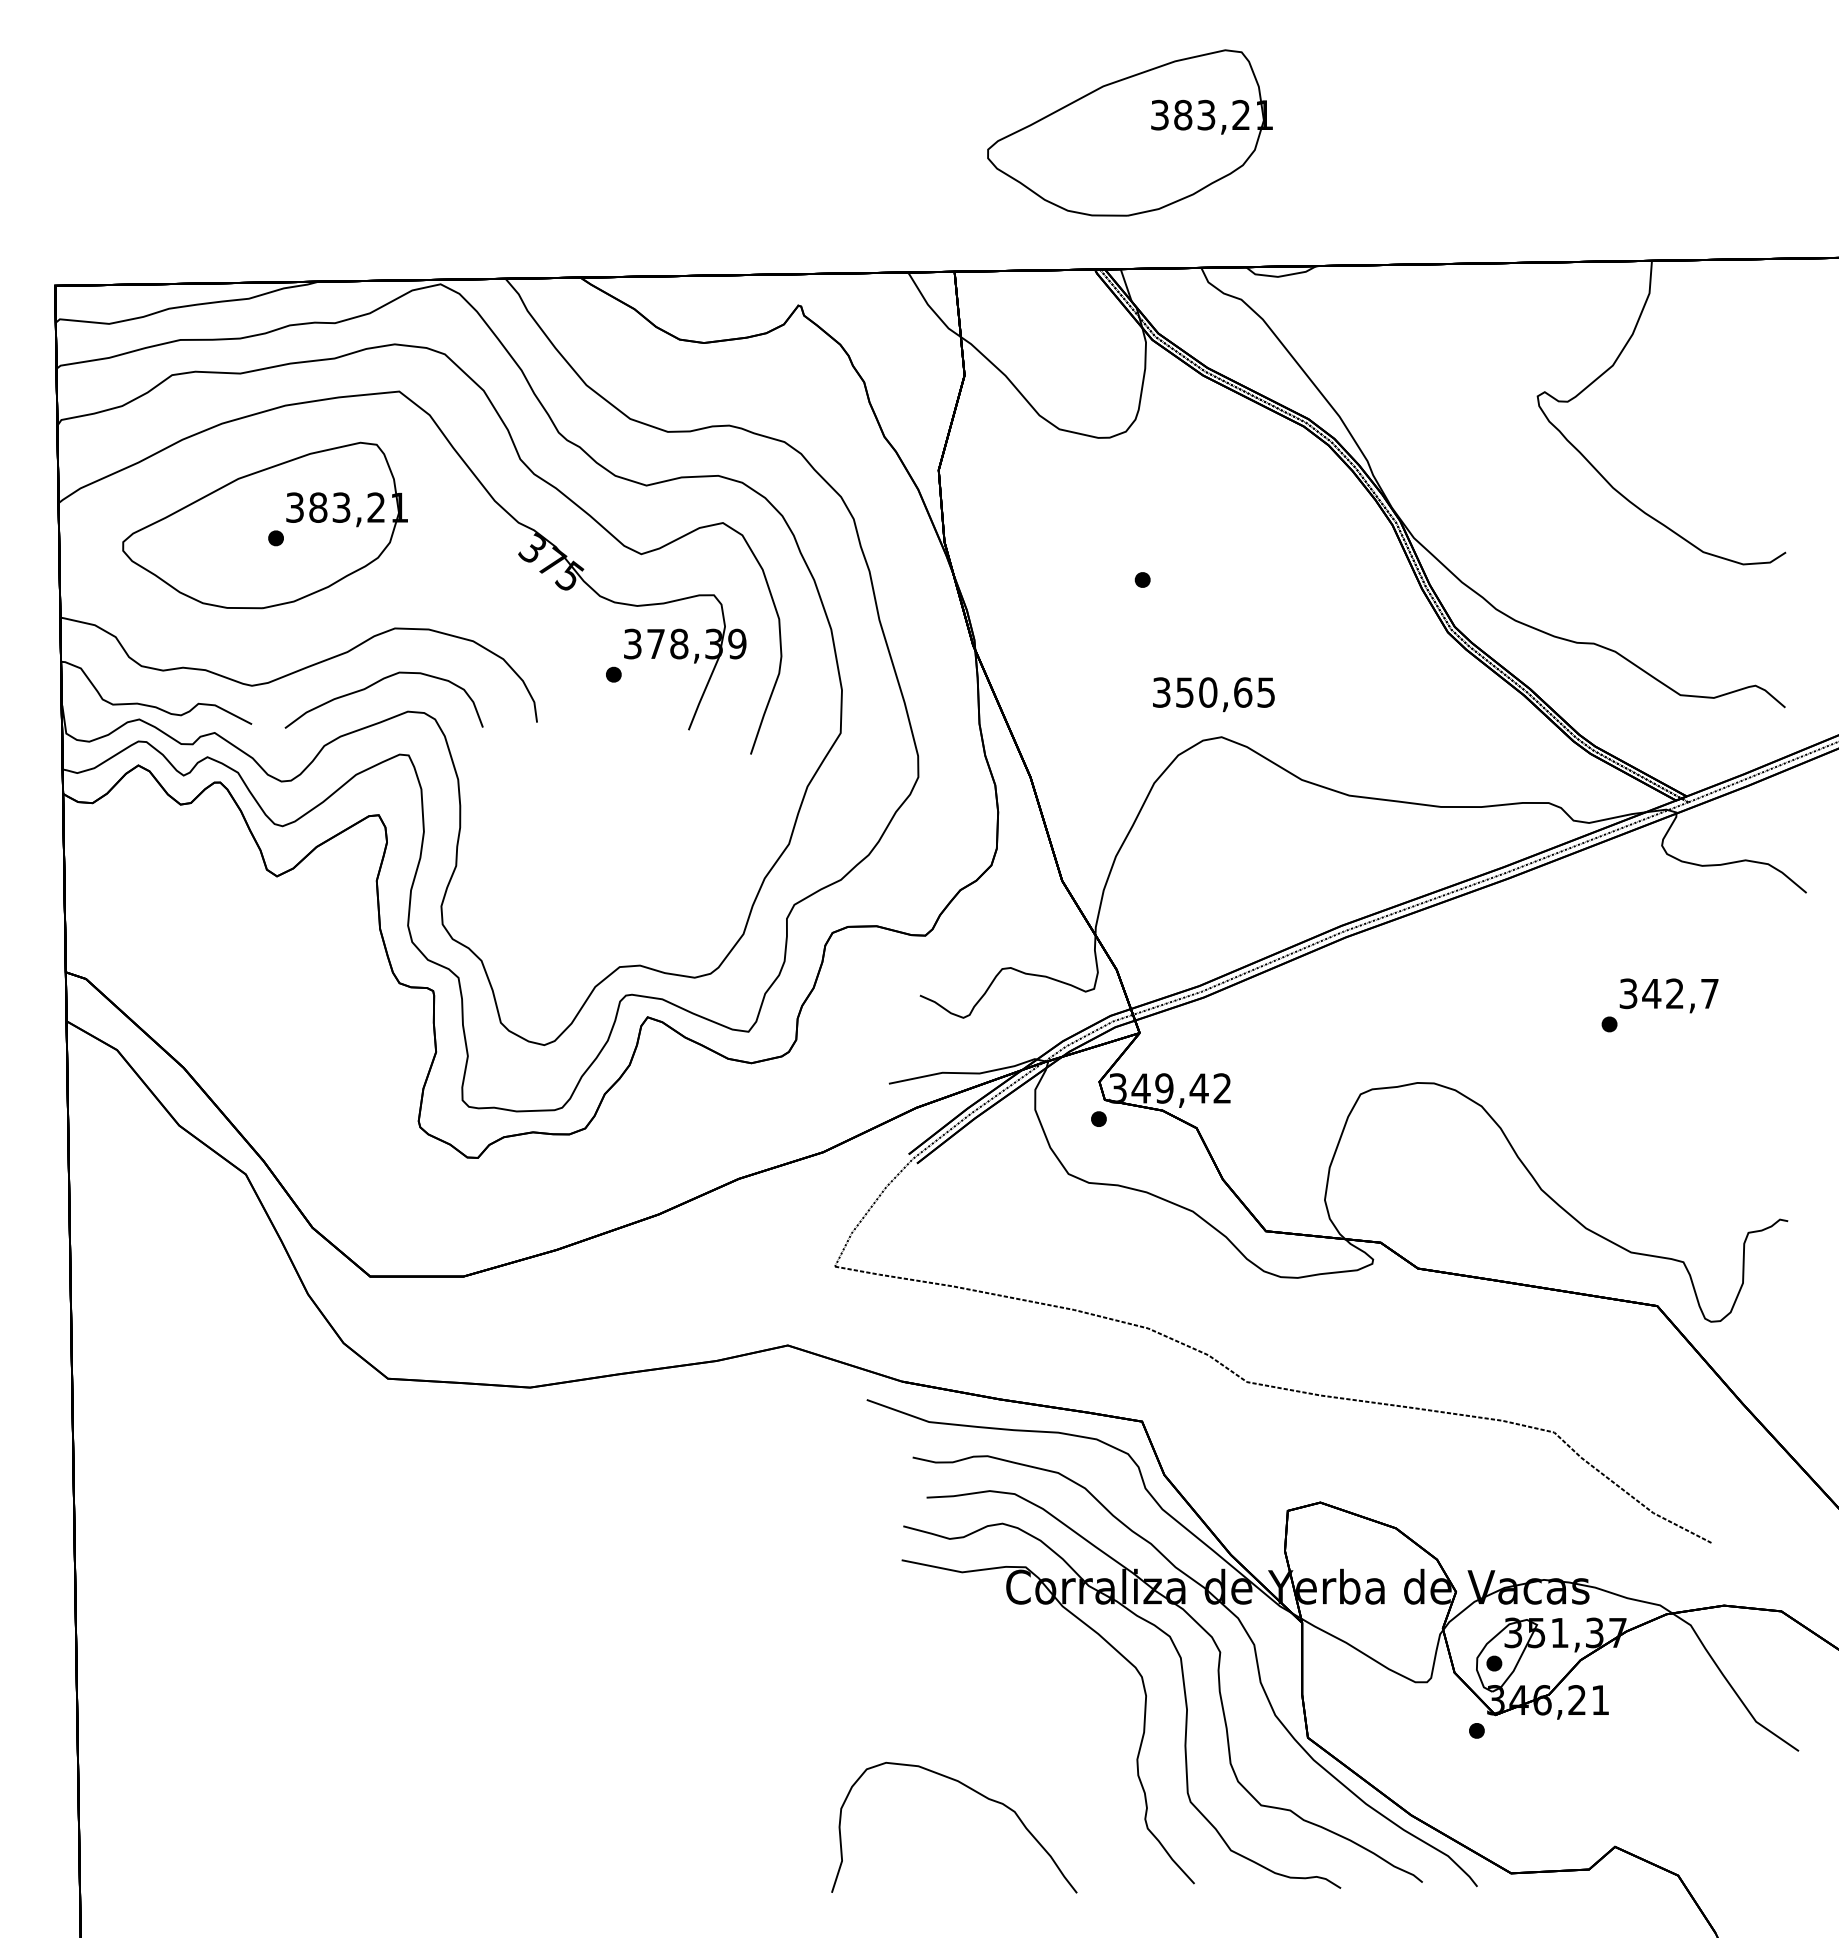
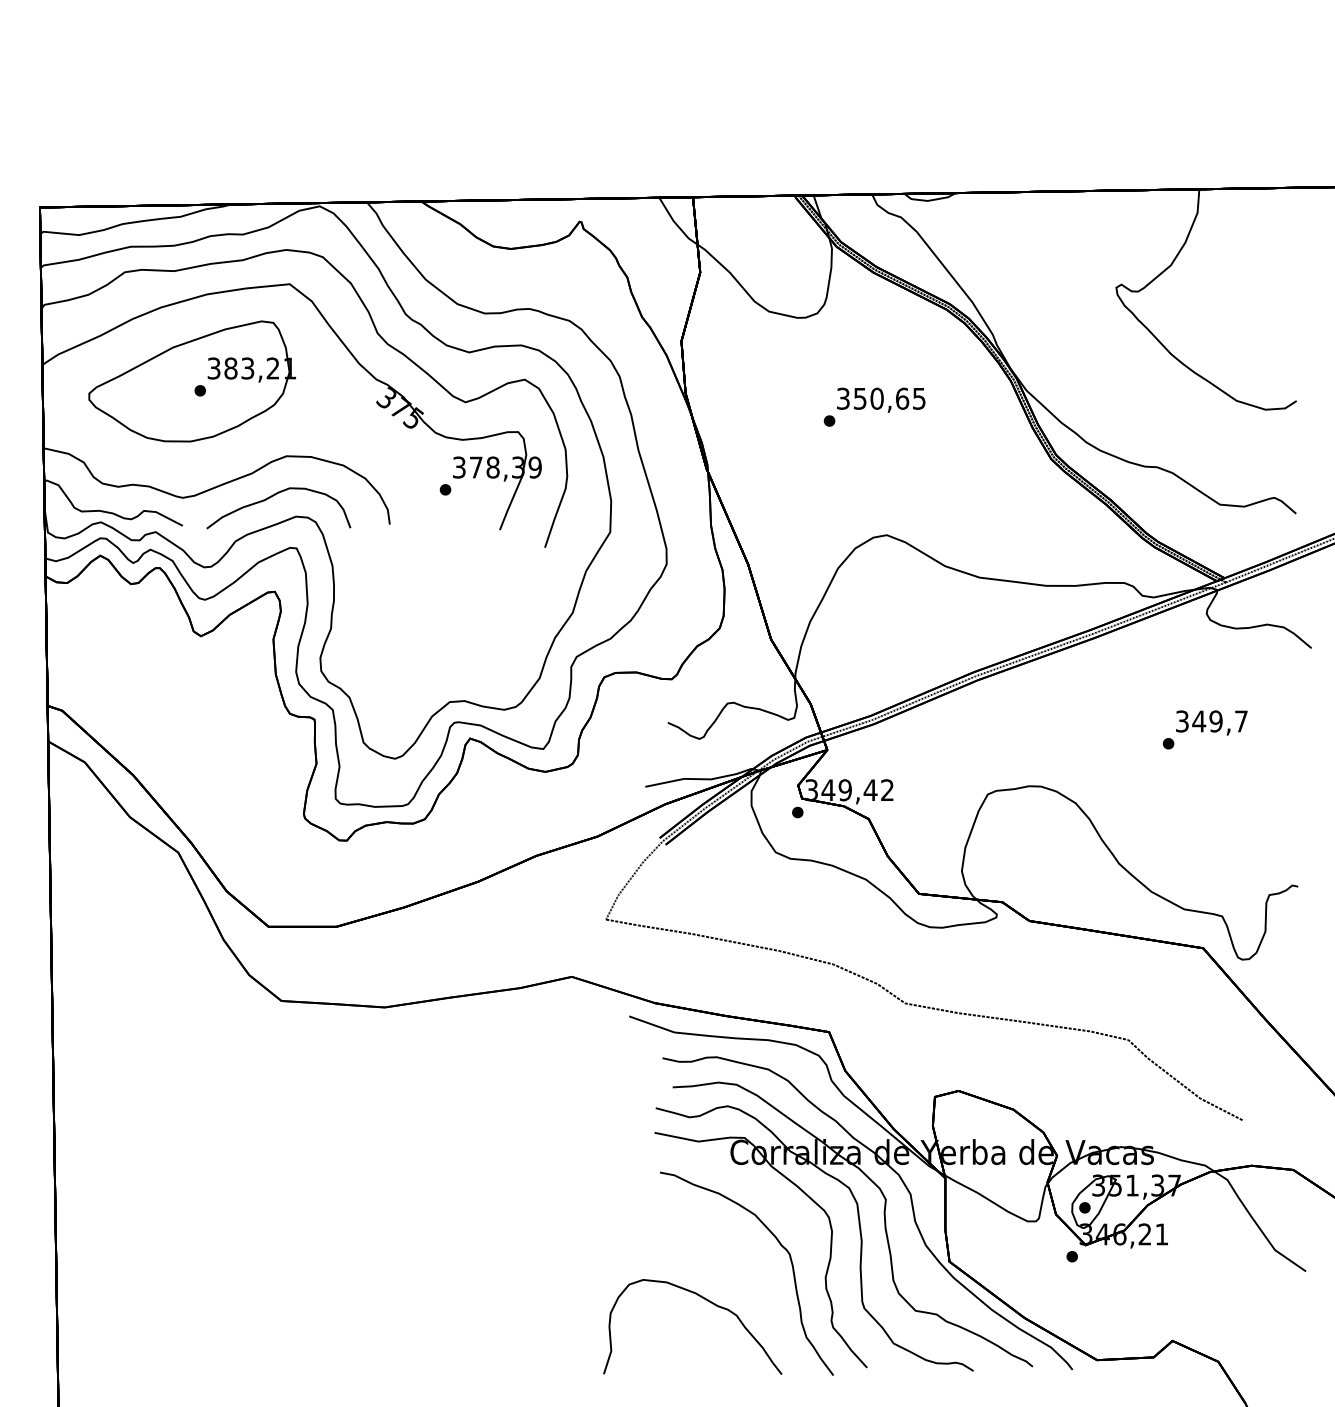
part: (1128, 133) -> (819, 96), removed
text: (1214, 693) -> (881, 399), moved
text: (1674, 993) -> (1215, 721), 342,7 -> 349,7
part: (1073, 1714) -> (779, 1244), added

